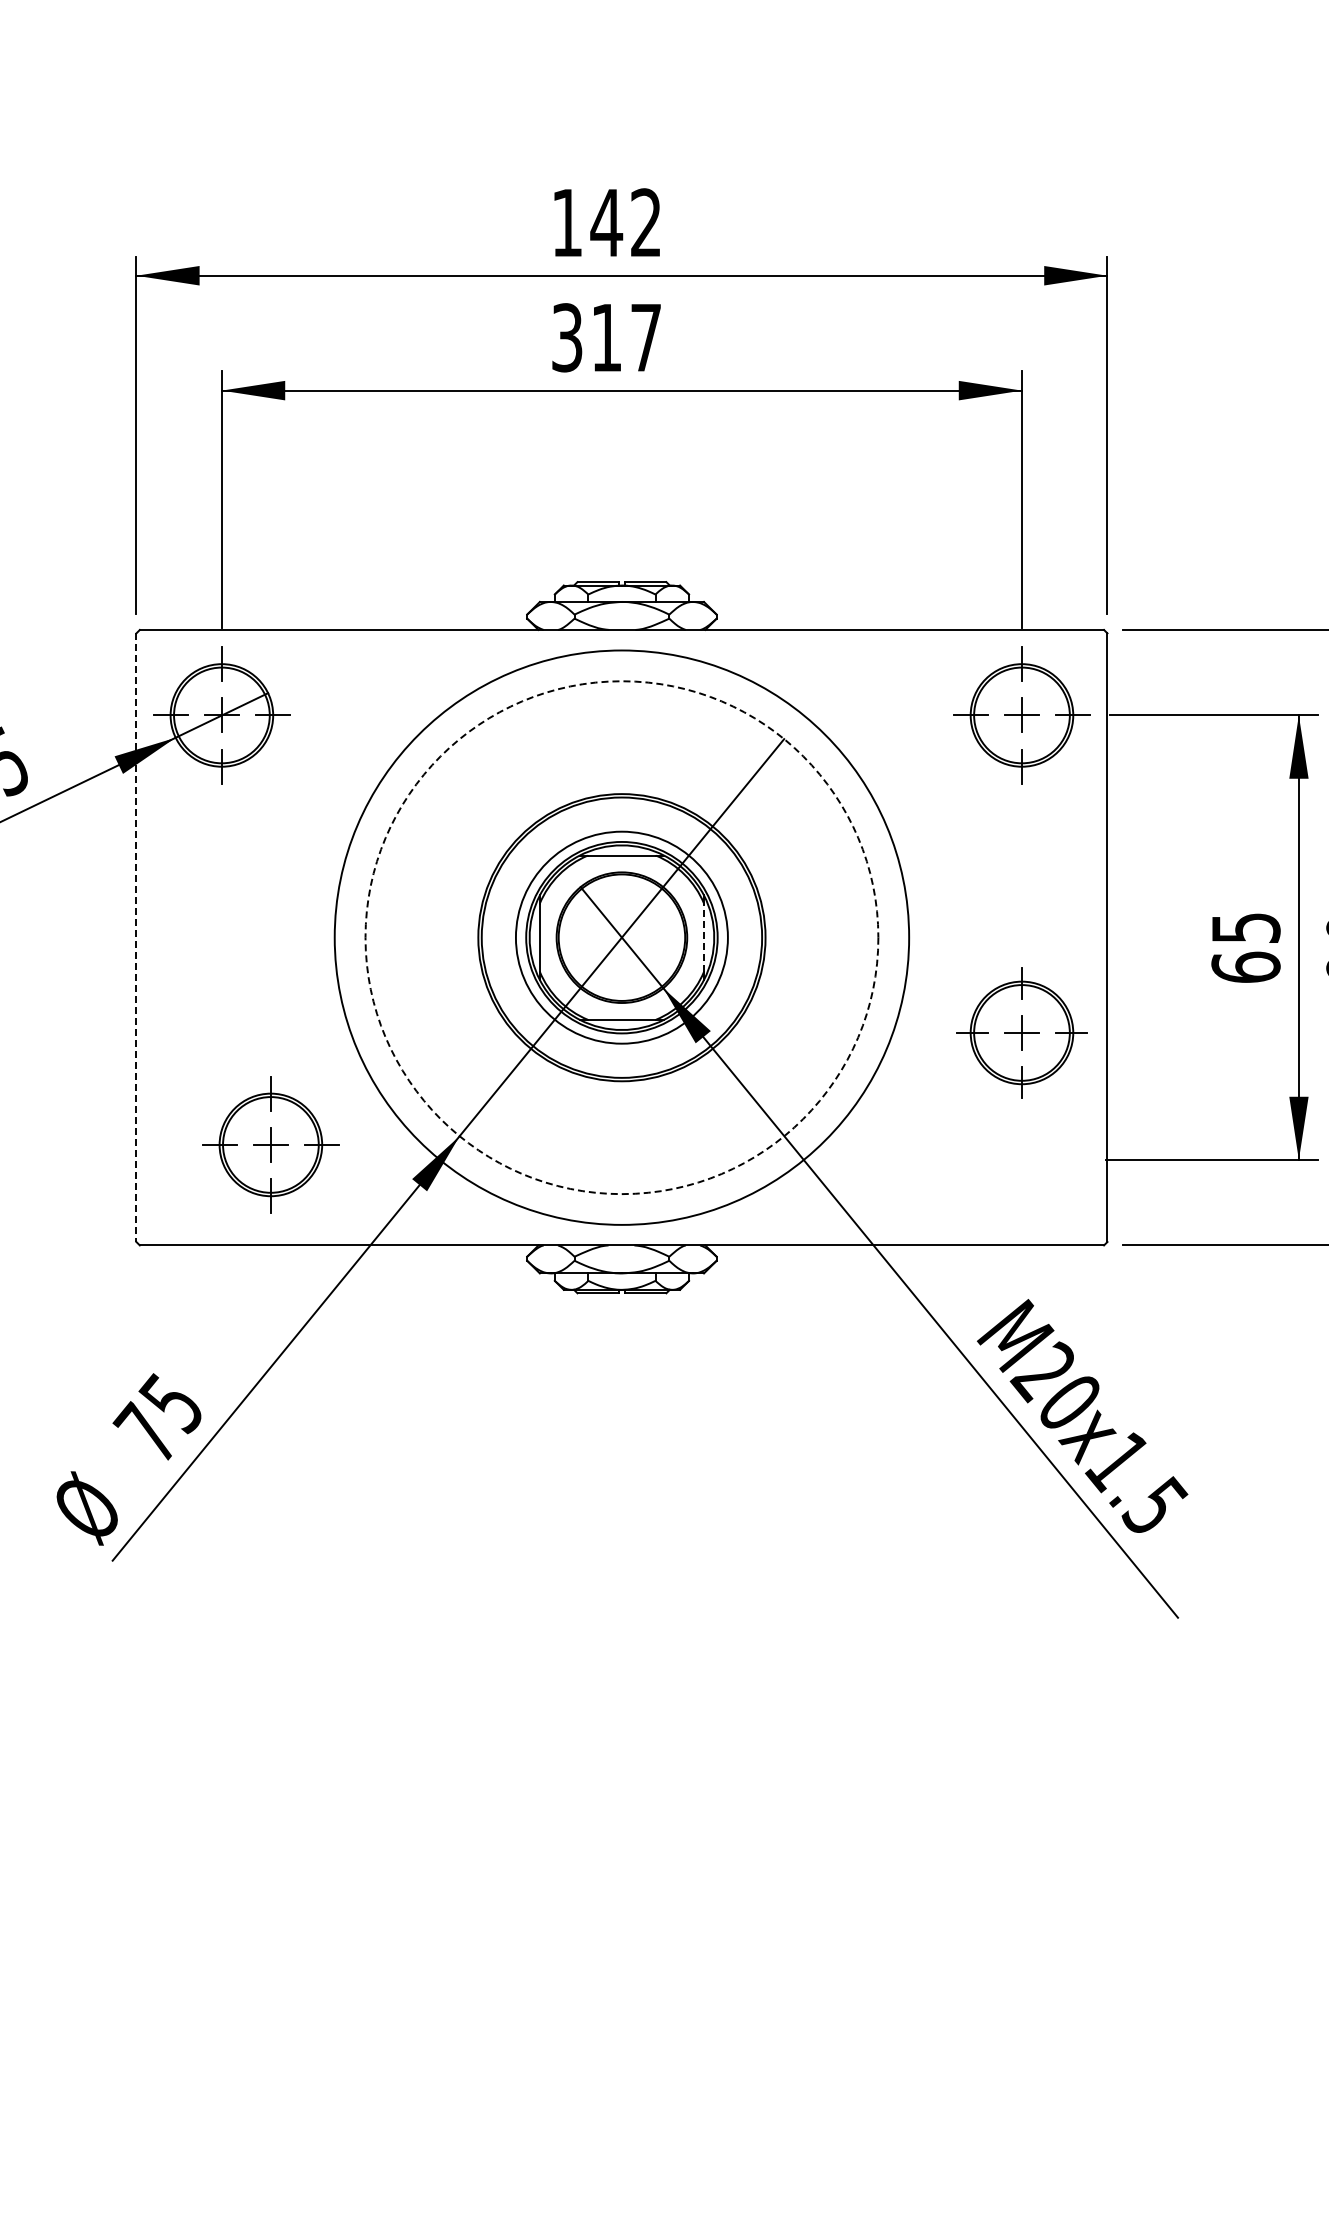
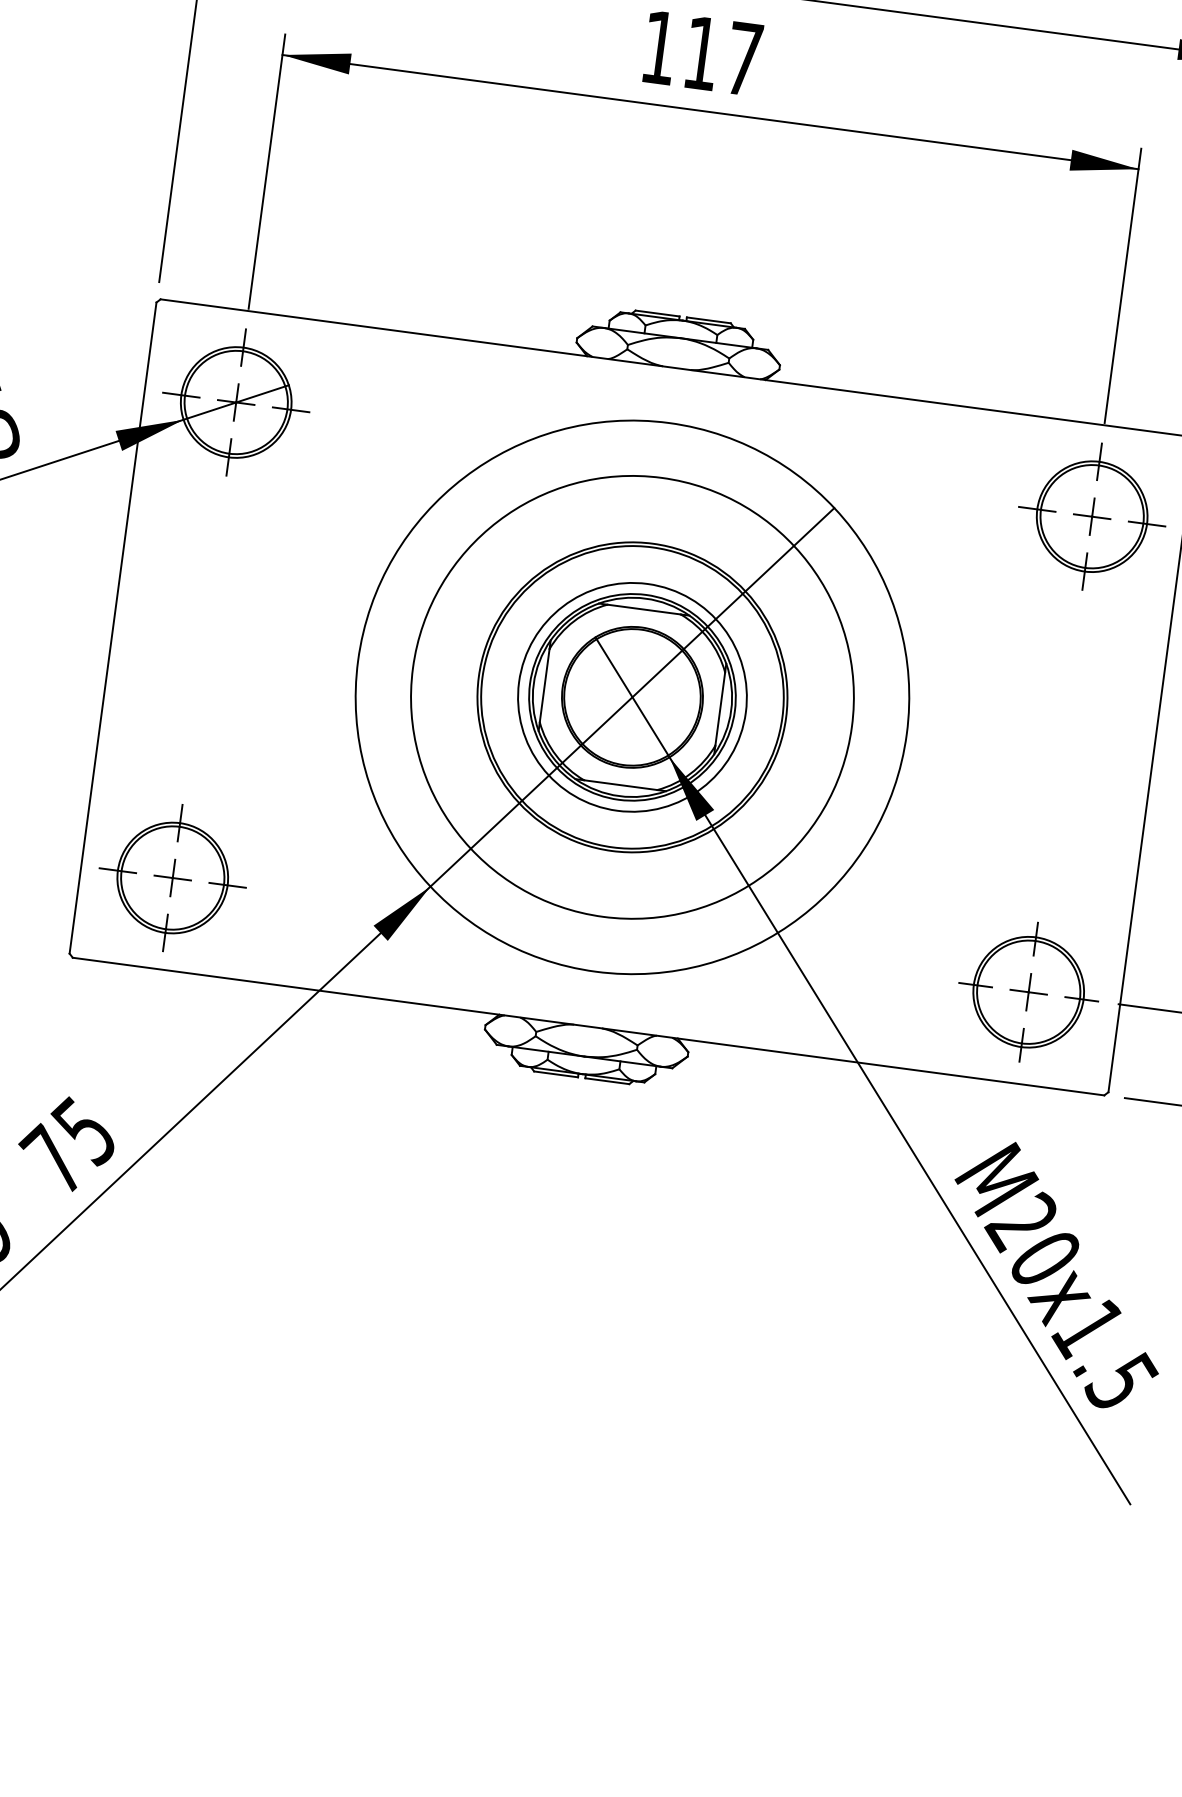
text: (567, 337) -> (659, 47), 317 -> 117
circle: (621, 937) -> (632, 697), dashed -> solid
circle: (621, 937) -> (632, 697), size x0.71
line: (704, 937) -> (720, 708), dashed -> solid
line: (136, 938) -> (113, 628), dashed -> solid
part: (1021, 1032) -> (1028, 991), moved
part: (270, 1144) -> (172, 877), moved

